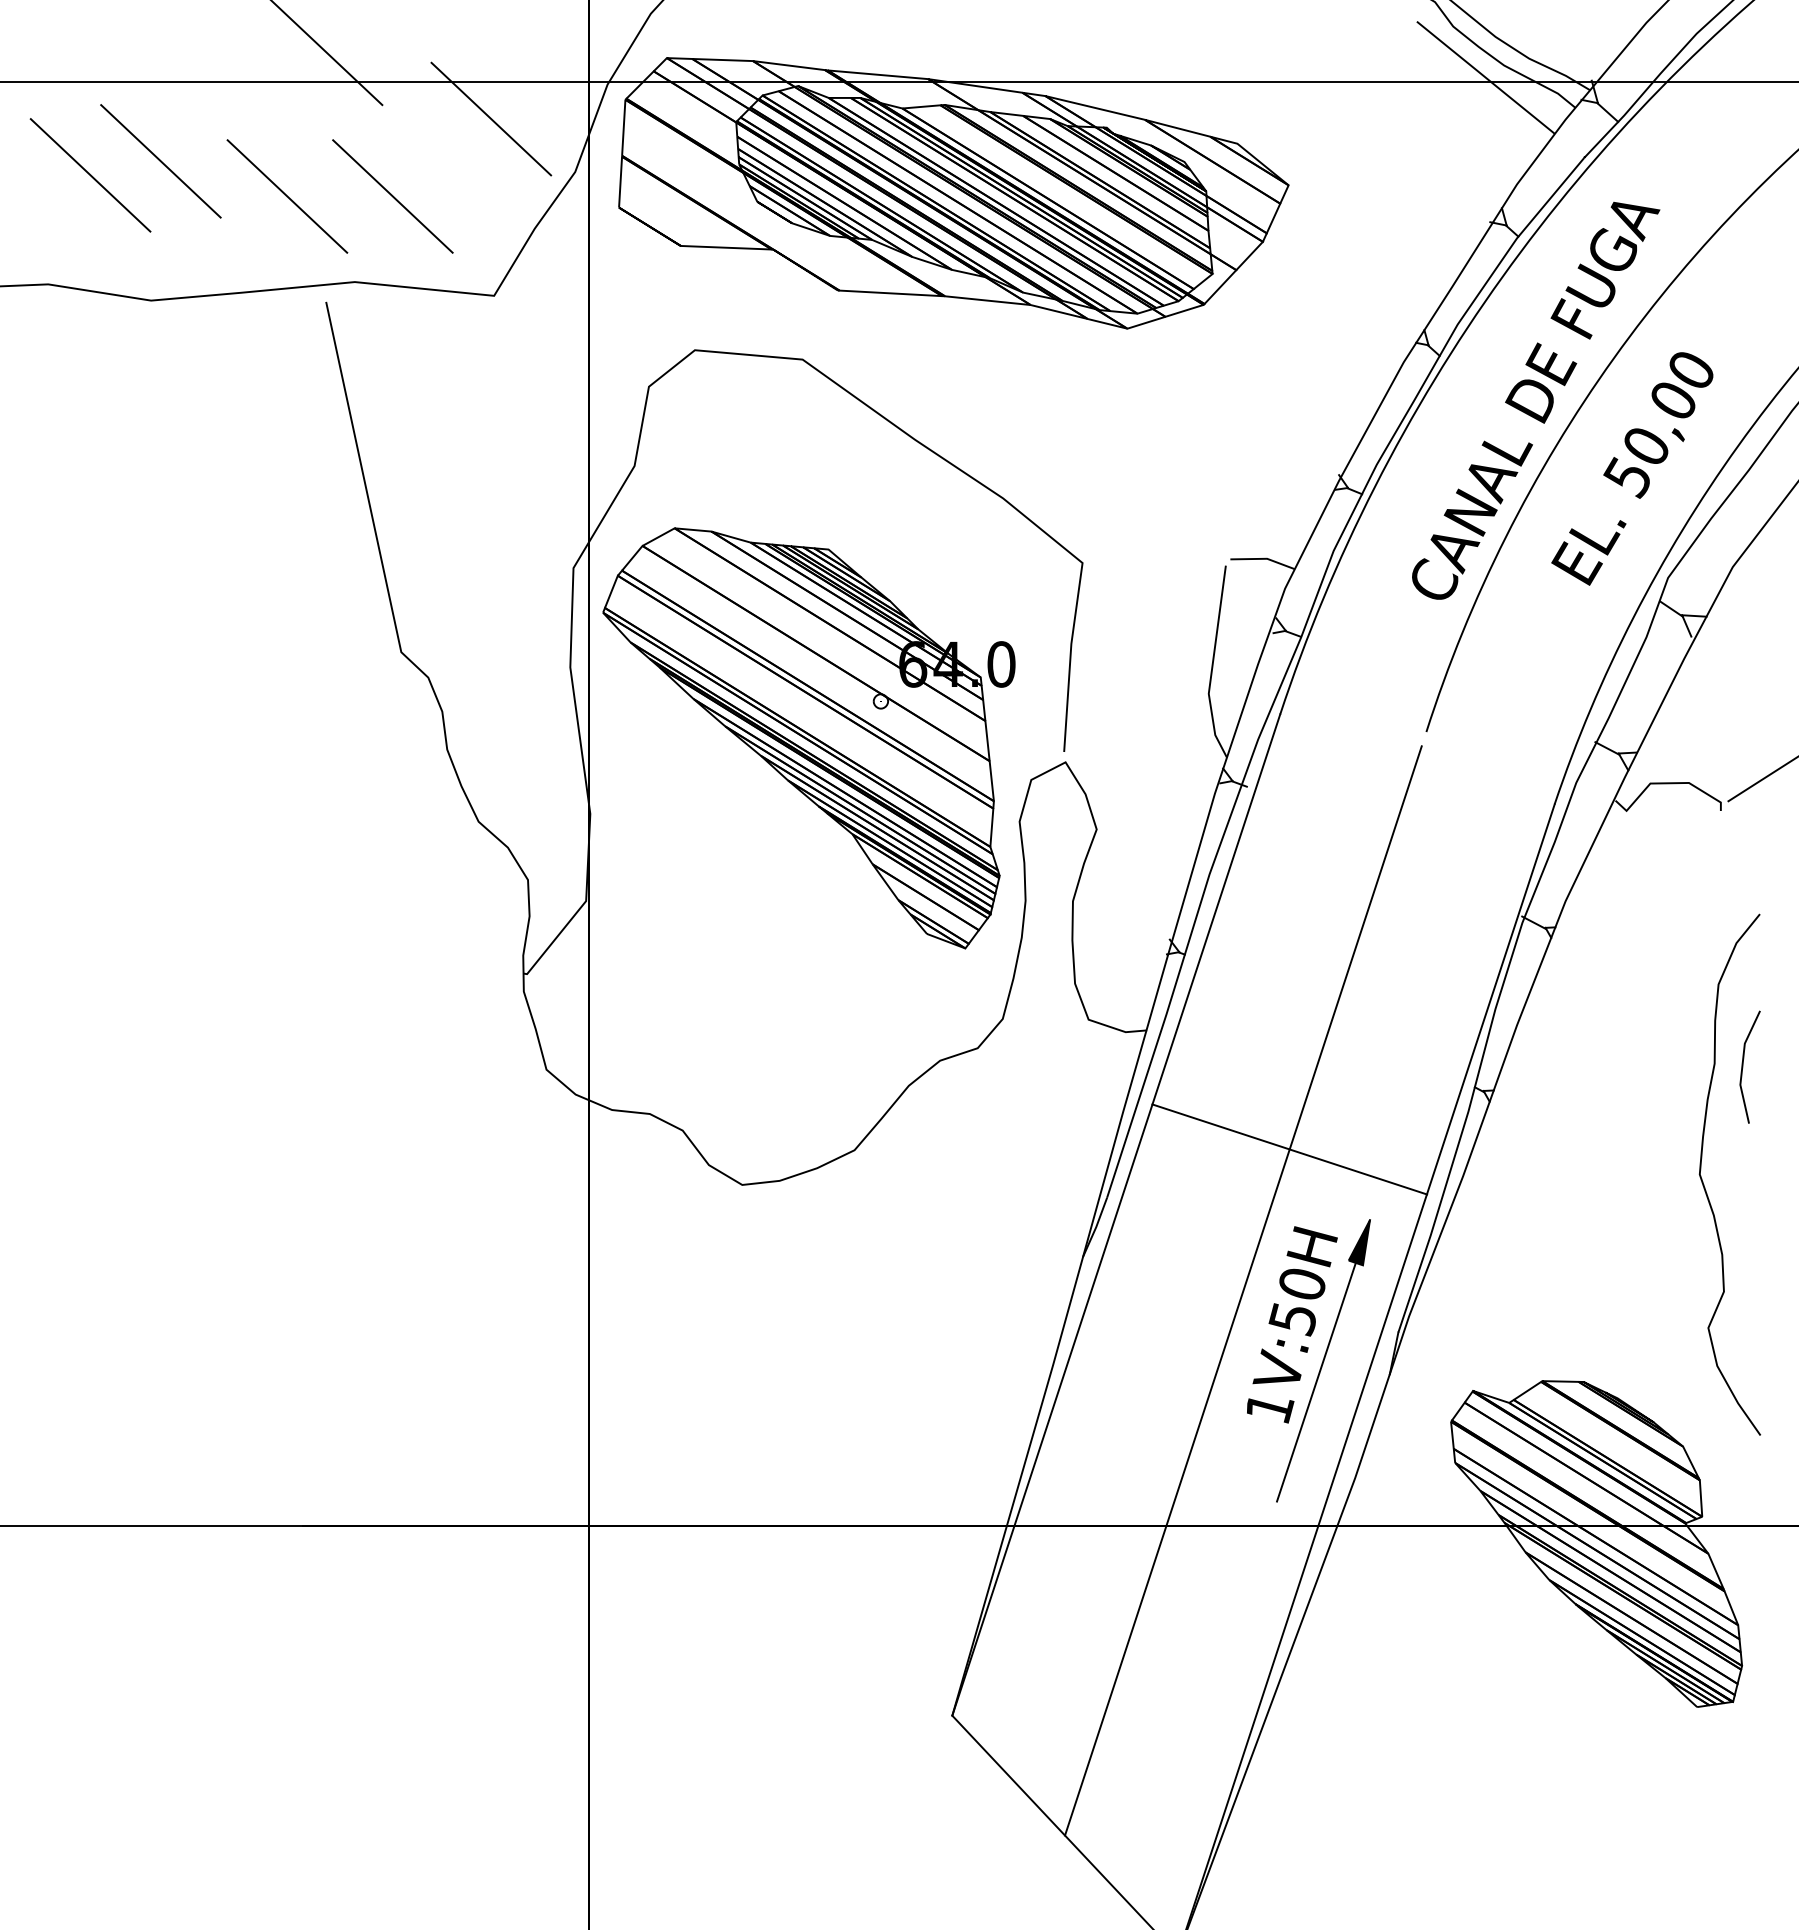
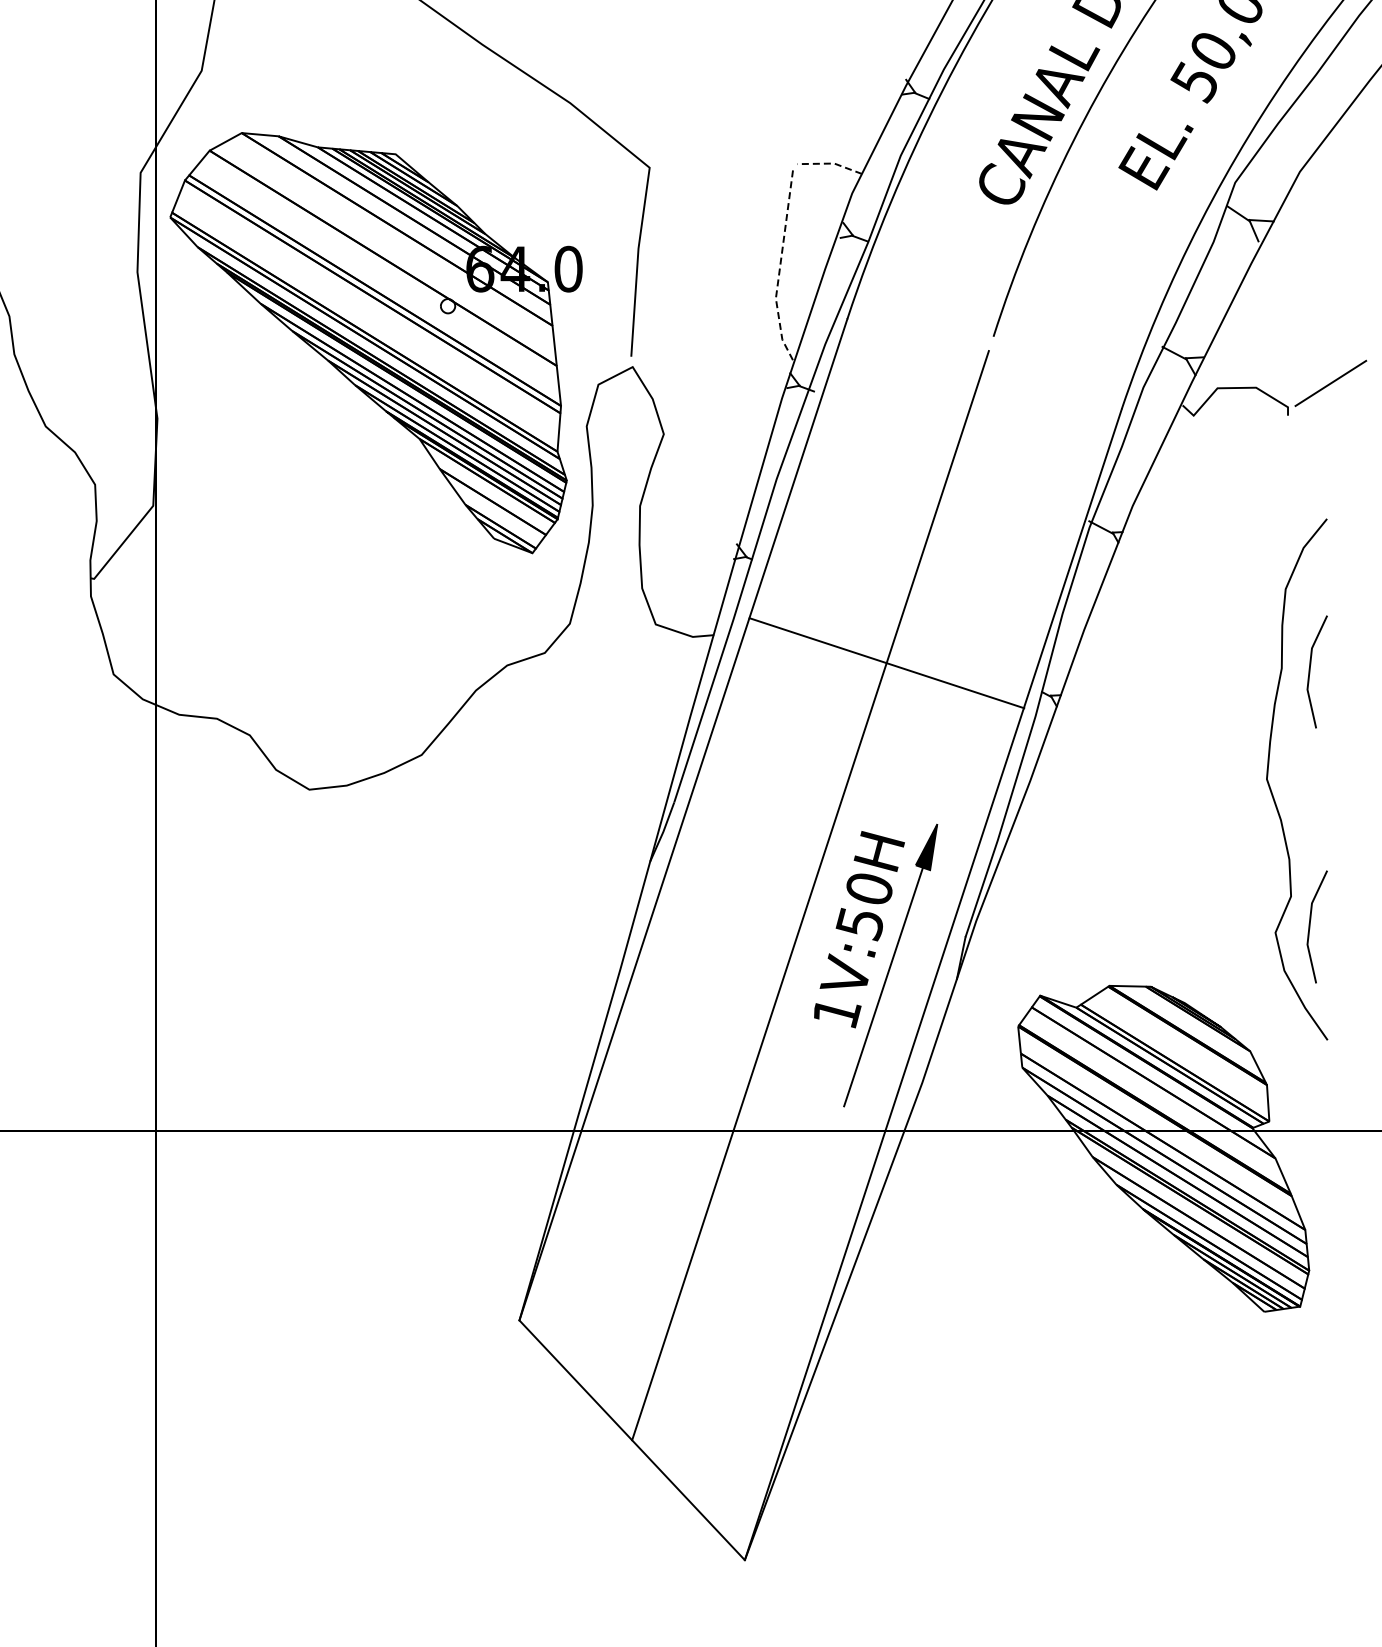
line: (1264, 558) -> (831, 163), solid -> dashed
line: (1212, 664) -> (779, 269), solid -> dashed
line: (1289, 1149) -> (886, 663), moved
line: (1743, 1321) -> (1310, 926), added

